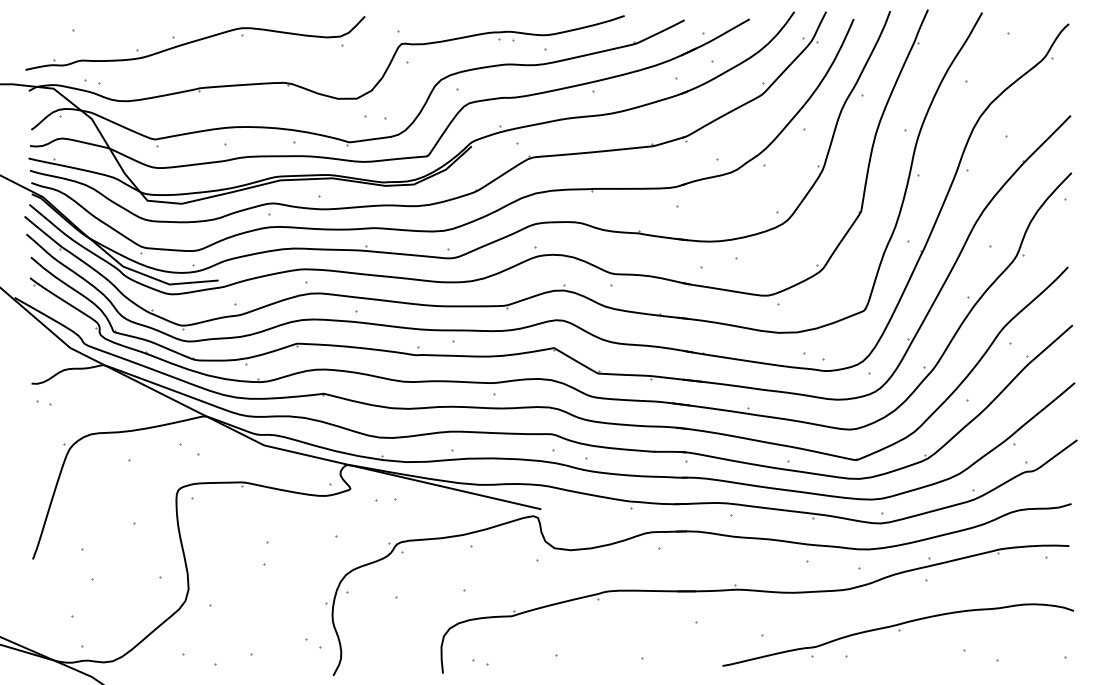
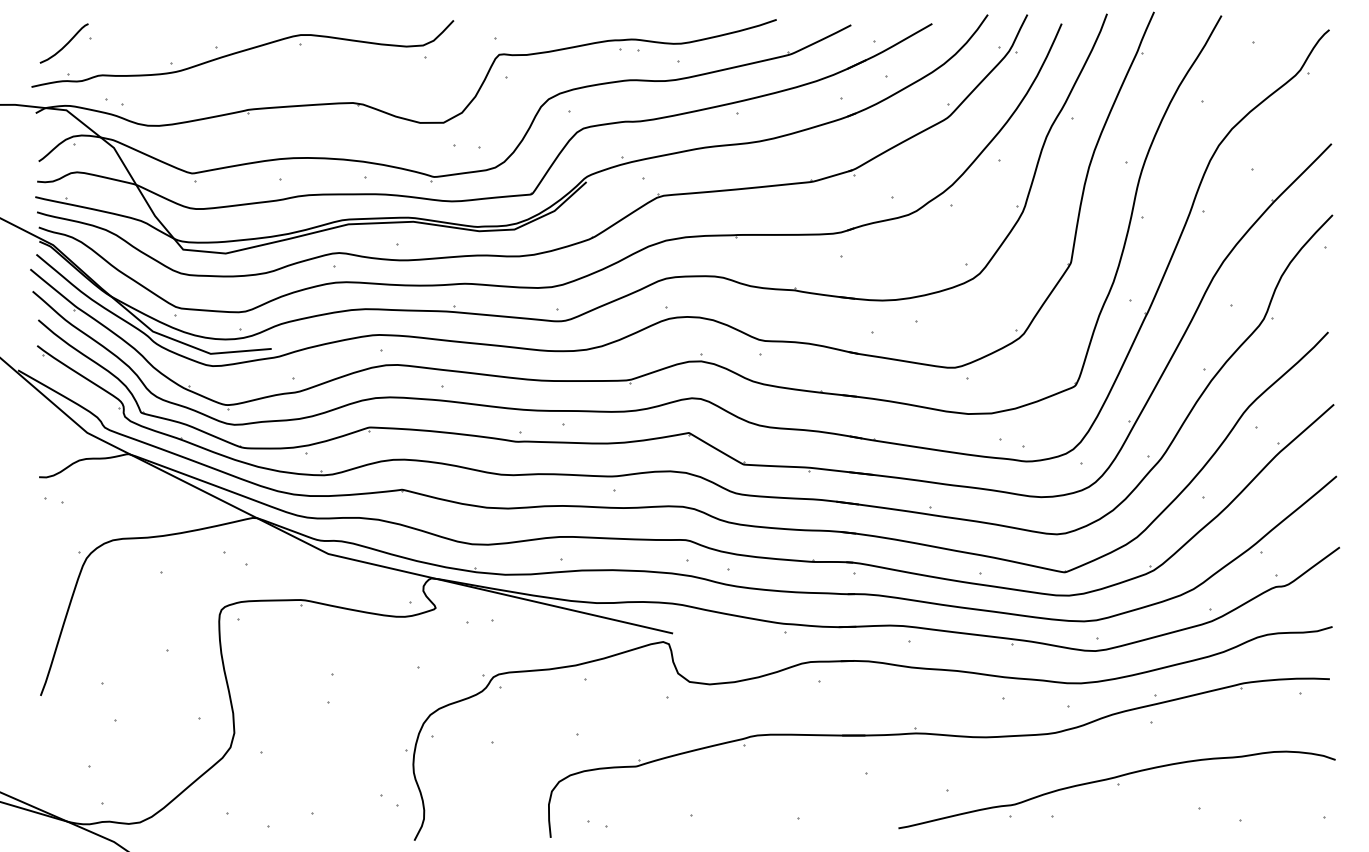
curve: (52, 35) -> (65, 44), added

